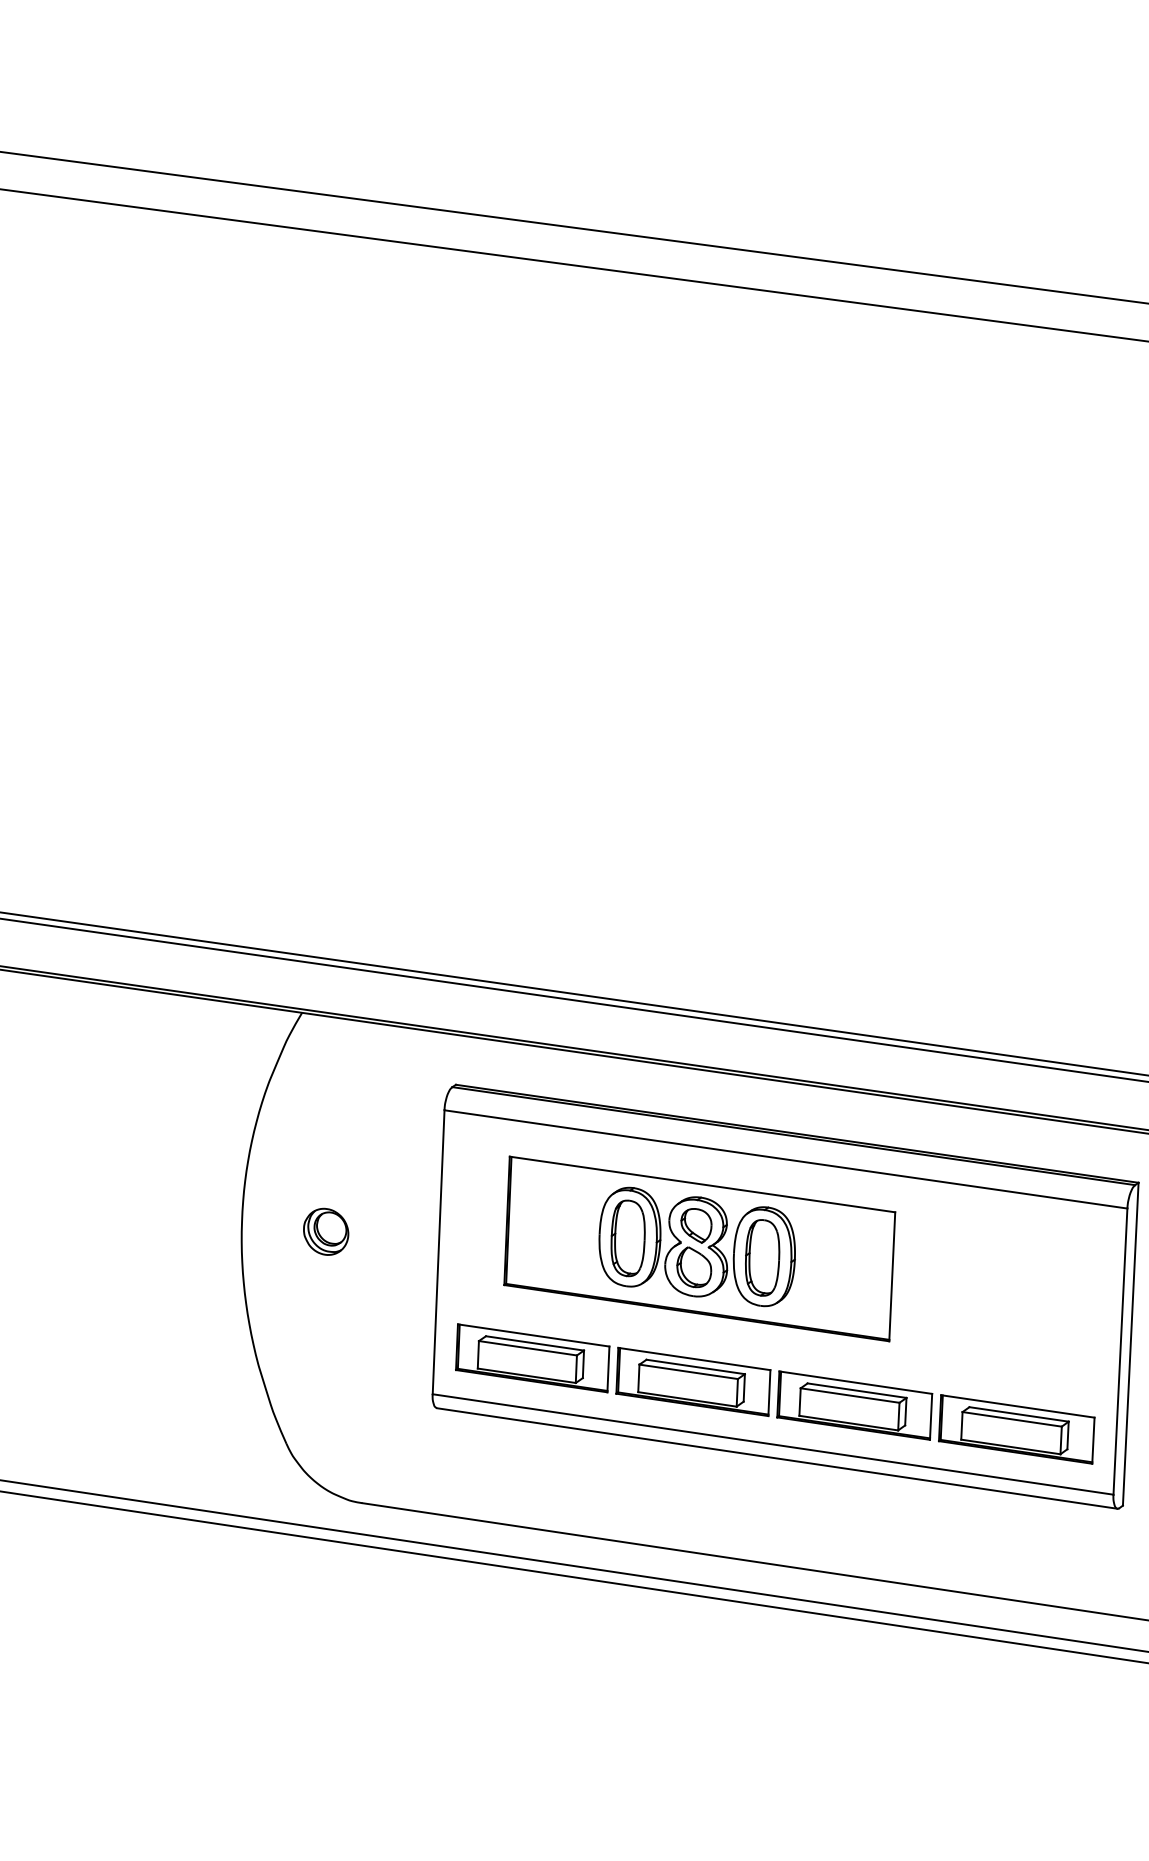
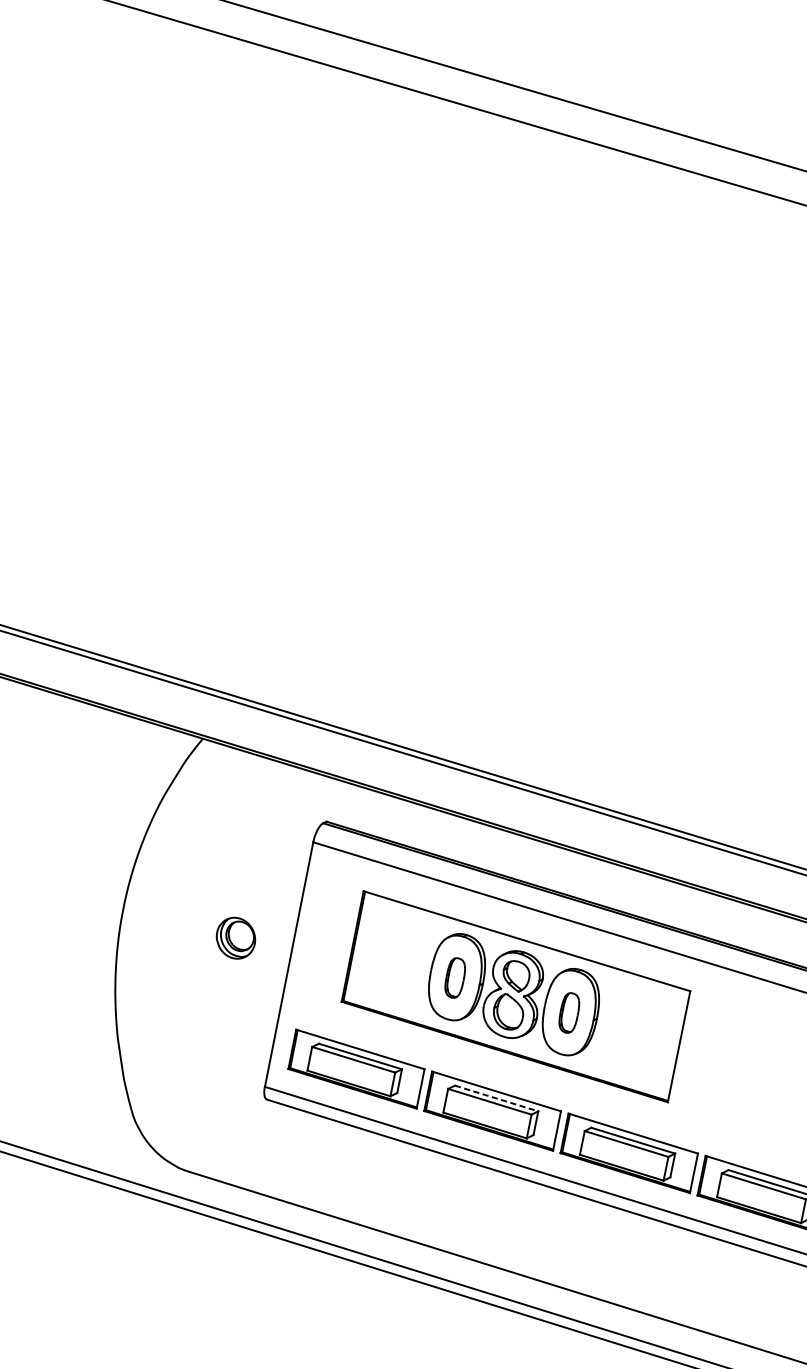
part: (326, 1231) -> (236, 937), moved
part: (627, 1238) -> (454, 977), size x0.6
part: (762, 1257) -> (569, 1012), size x0.6
line: (695, 1366) -> (496, 1098), solid -> dashed

